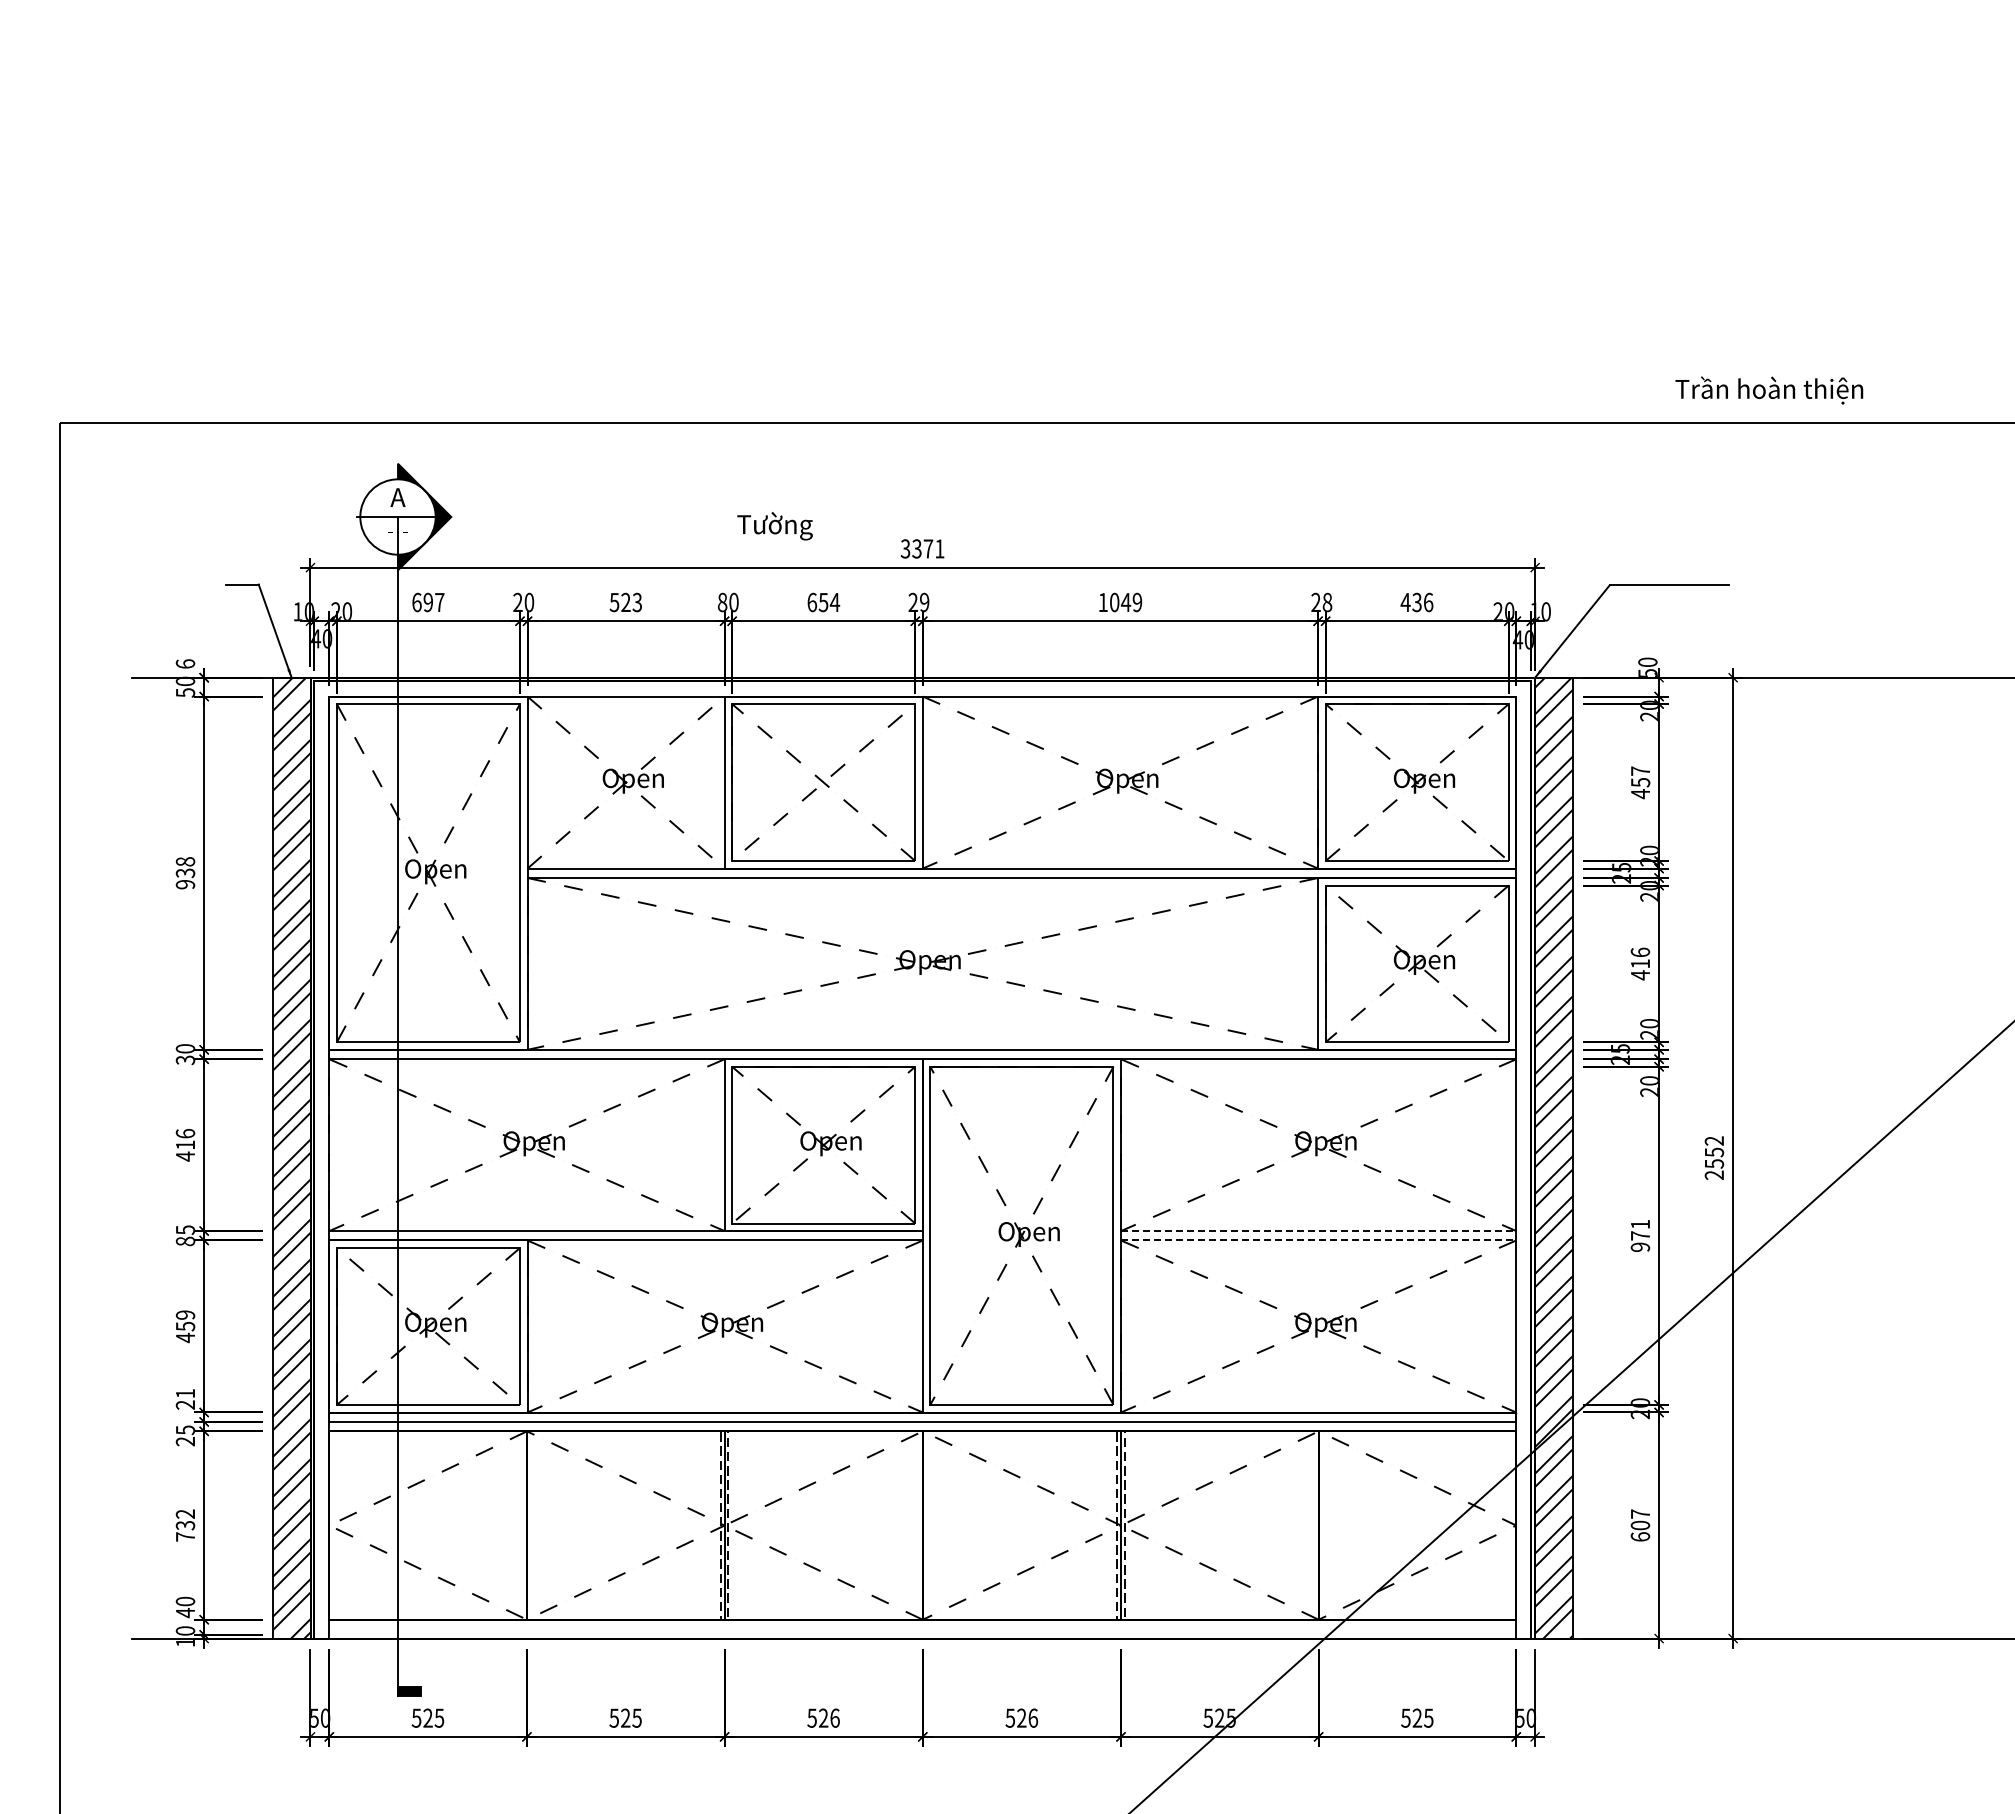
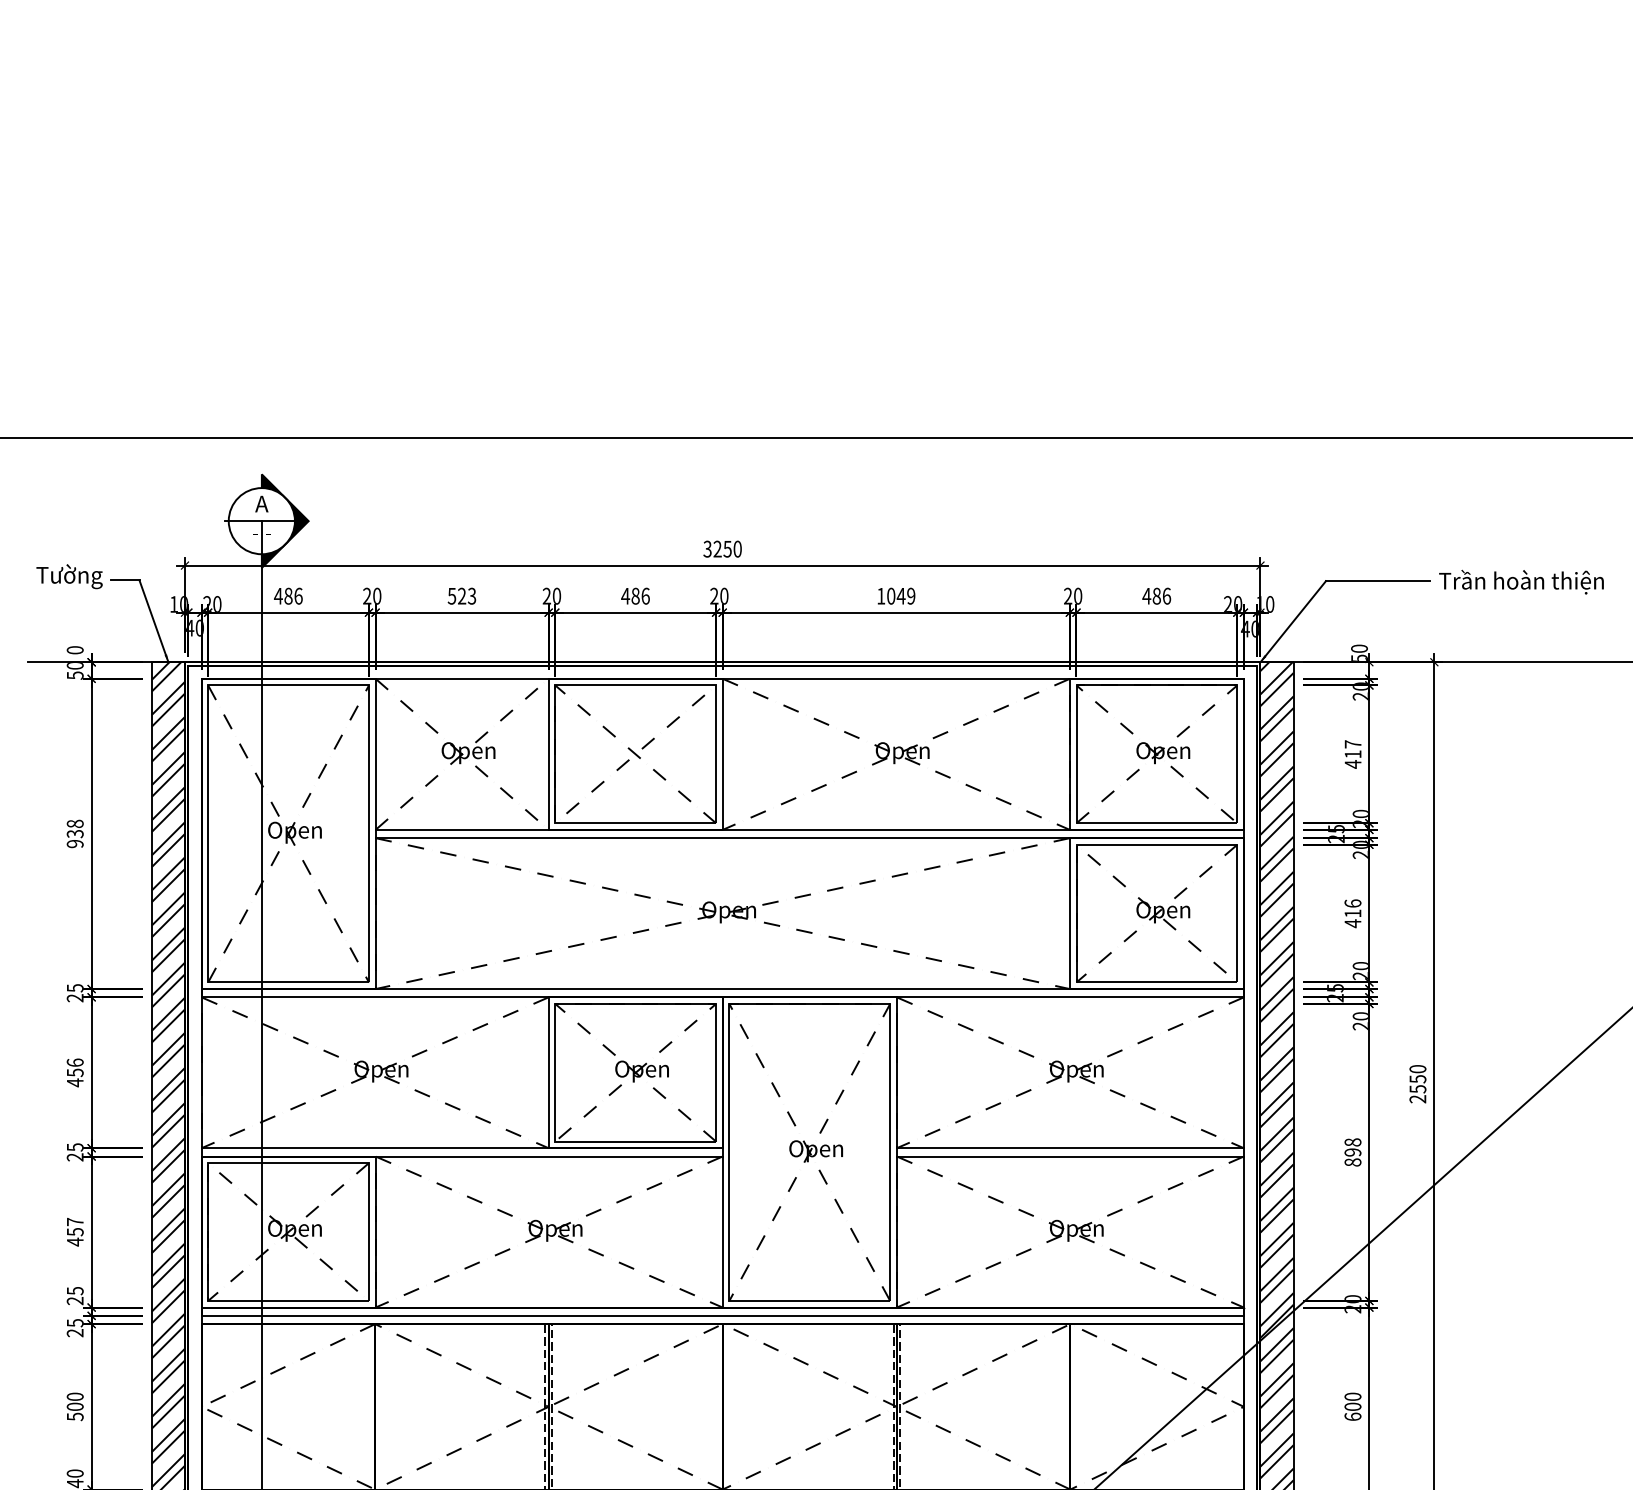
text: (1769, 390) -> (1521, 582), moved
text: (774, 526) -> (69, 576), moved
text: (928, 548) -> (727, 548), 3371 -> 3250
text: (1416, 601) -> (1156, 595), 436 -> 486
text: (427, 602) -> (287, 596), 697 -> 486
text: (722, 602) -> (546, 596), 80 -> 20
text: (823, 602) -> (635, 596), 654 -> 486
text: (924, 602) -> (724, 596), 29 -> 20
text: (1327, 602) -> (1078, 596), 28 -> 20
text: (184, 663) -> (74, 649), 6 -> 0
text: (1640, 782) -> (1353, 754), 457 -> 417
text: (185, 1054) -> (75, 993), 30 -> 25
text: (1714, 1140) -> (1418, 1068), 2552 -> 2550
text: (185, 1145) -> (75, 1073), 416 -> 456
line: (1318, 1231) -> (1070, 1148), dashed -> solid
text: (1640, 1235) -> (1353, 1152), 971 -> 898
line: (1318, 1240) -> (1070, 1156), dashed -> solid
text: (185, 1241) -> (75, 1157), 85 -> 25
text: (185, 1314) -> (75, 1221), 459 -> 457
text: (185, 1393) -> (75, 1290), 21 -> 25
text: (1640, 1513) -> (1353, 1396), 607 -> 600
text: (185, 1525) -> (75, 1406), 732 -> 500

